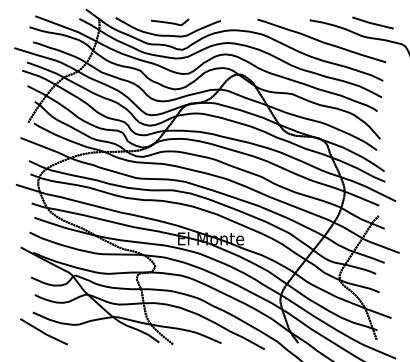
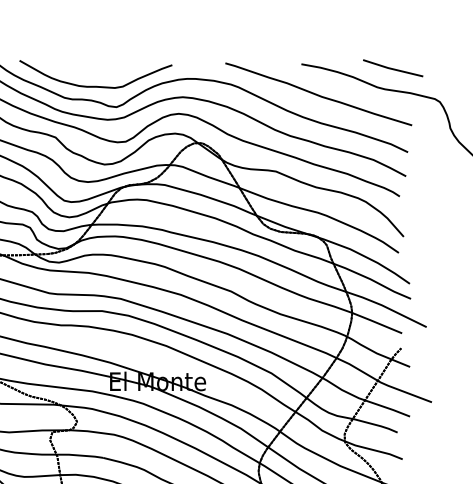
curve: (170, 22) -> (99, 67), removed

